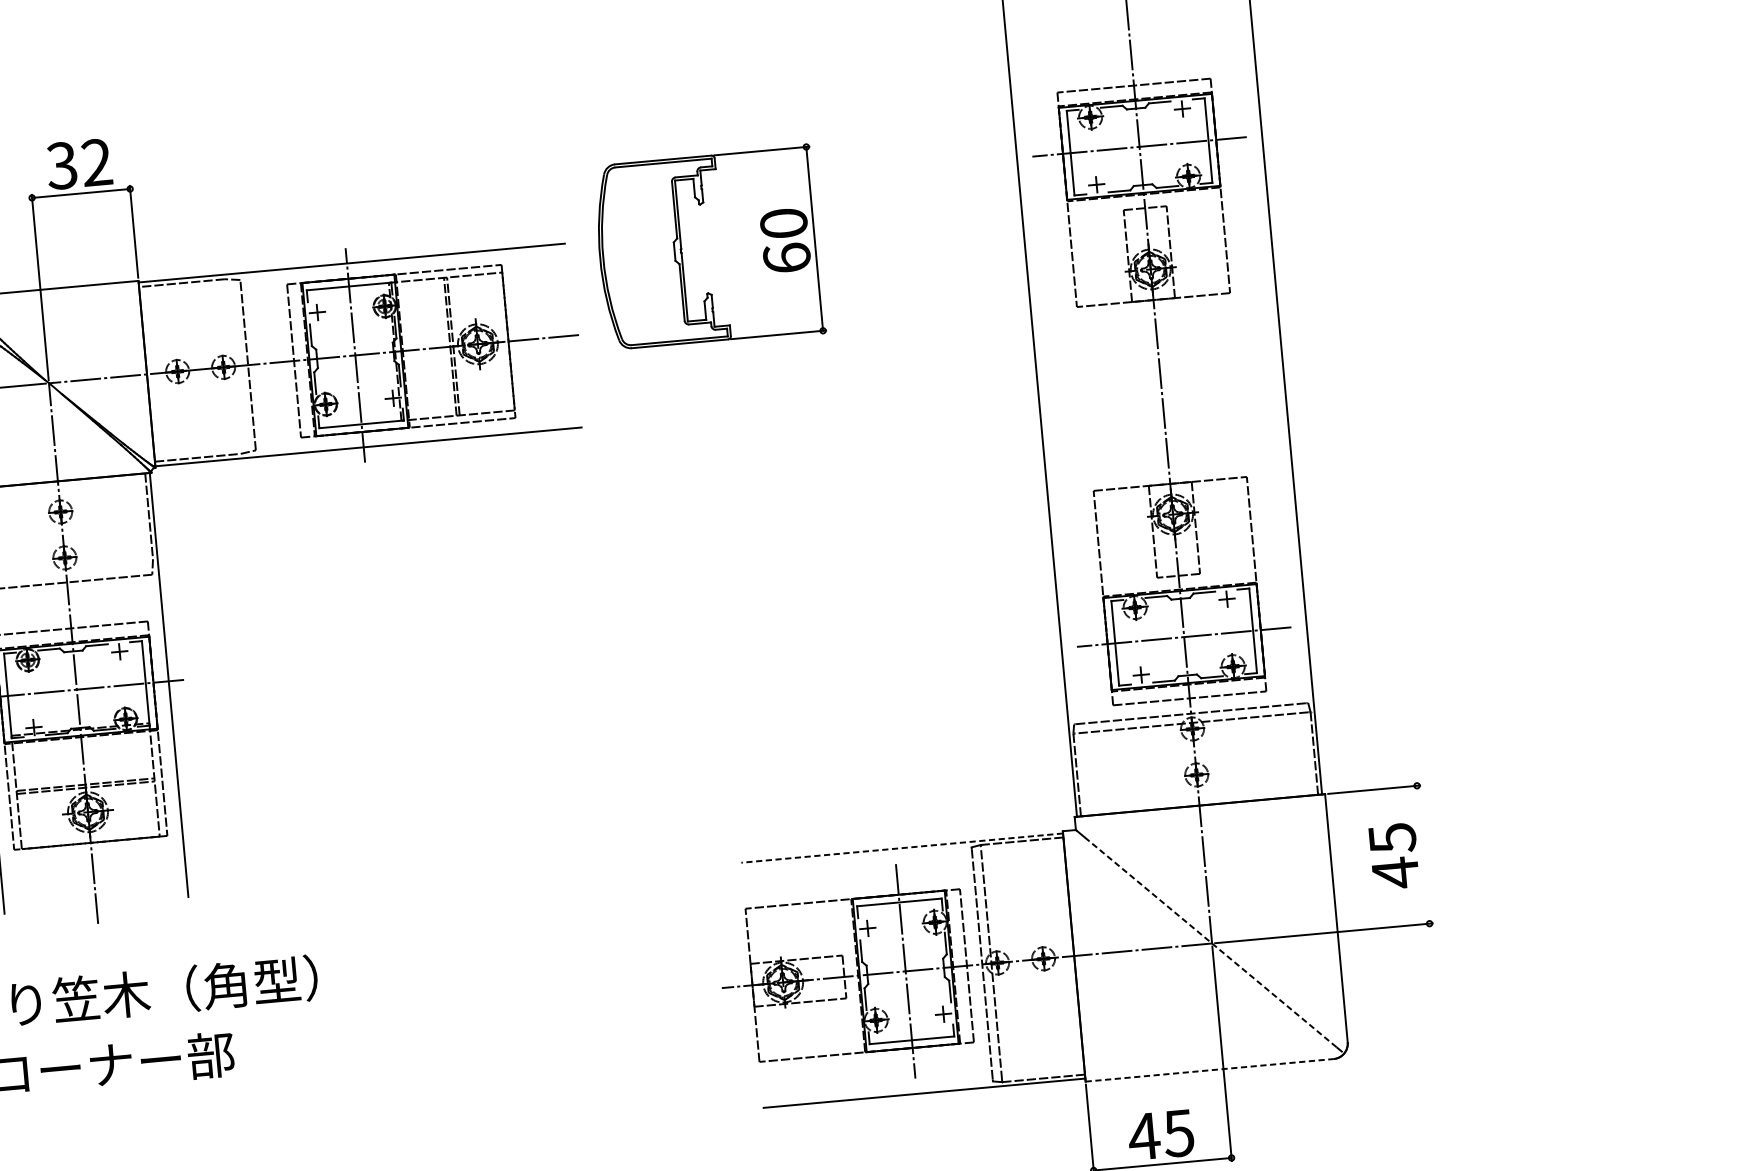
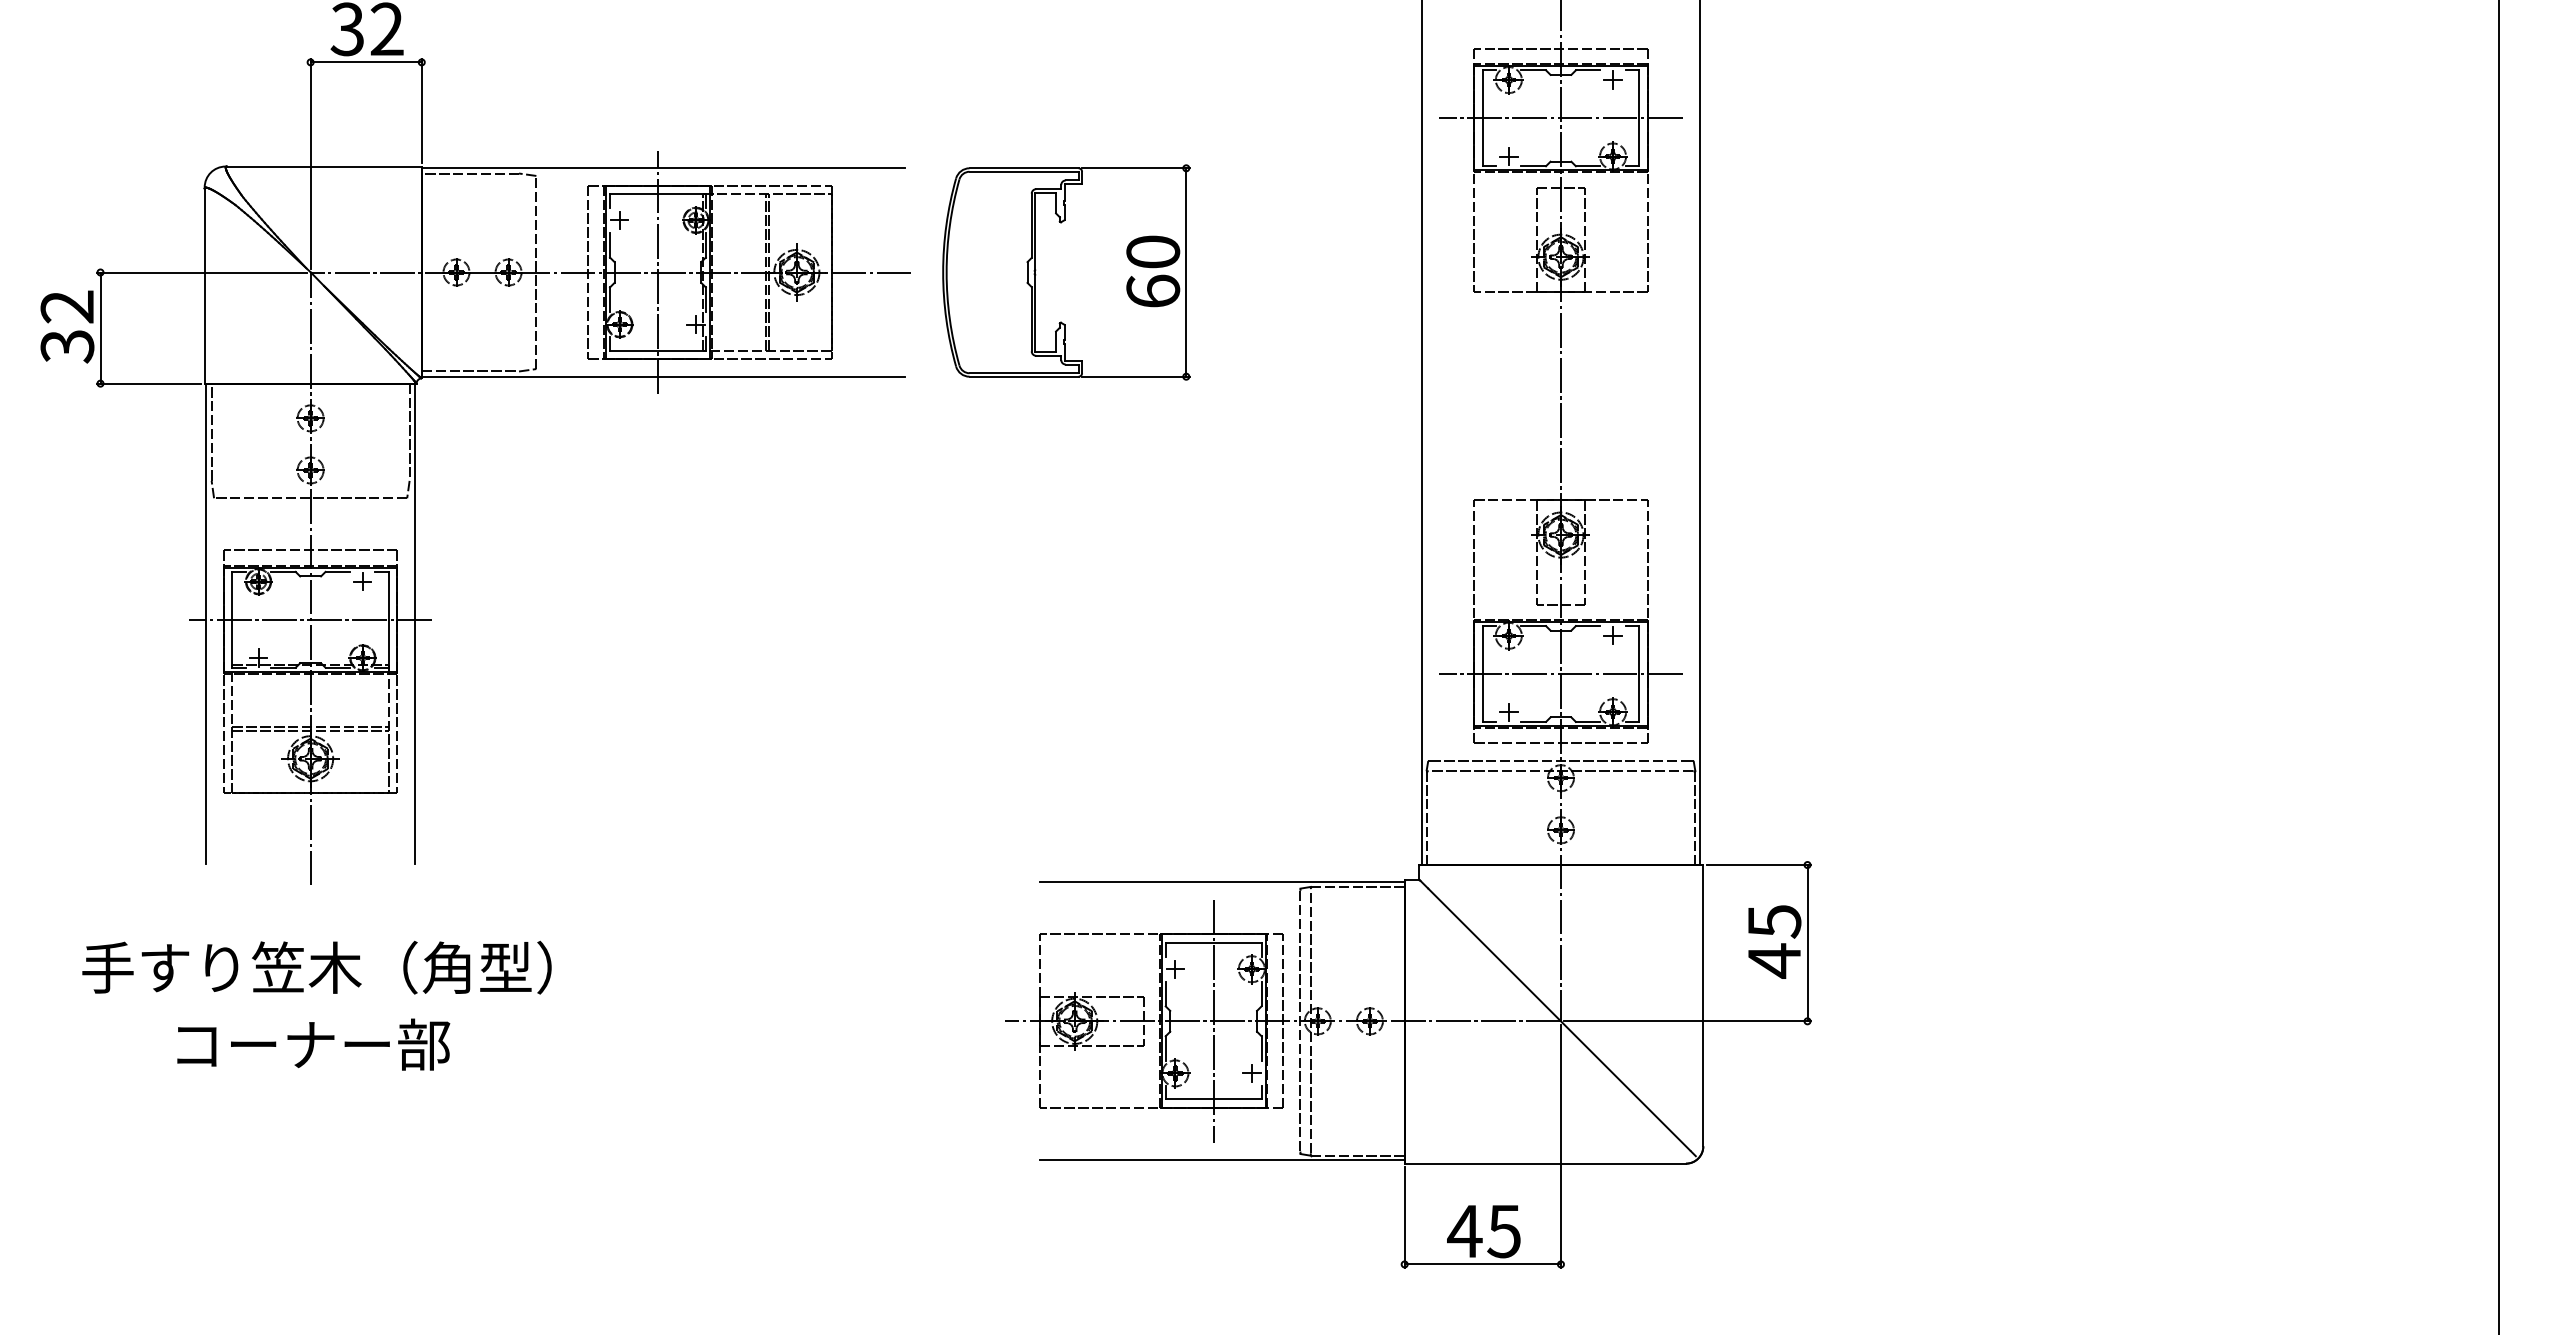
part: (709, 248) -> (1066, 272), moved
line: (901, 848) -> (1221, 882), dashed -> solid
line: (1423, 855) -> (1807, 943), added
line: (1209, 942) -> (1558, 1019), dashed -> solid
line: (1209, 1070) -> (1545, 1163), dashed -> solid

